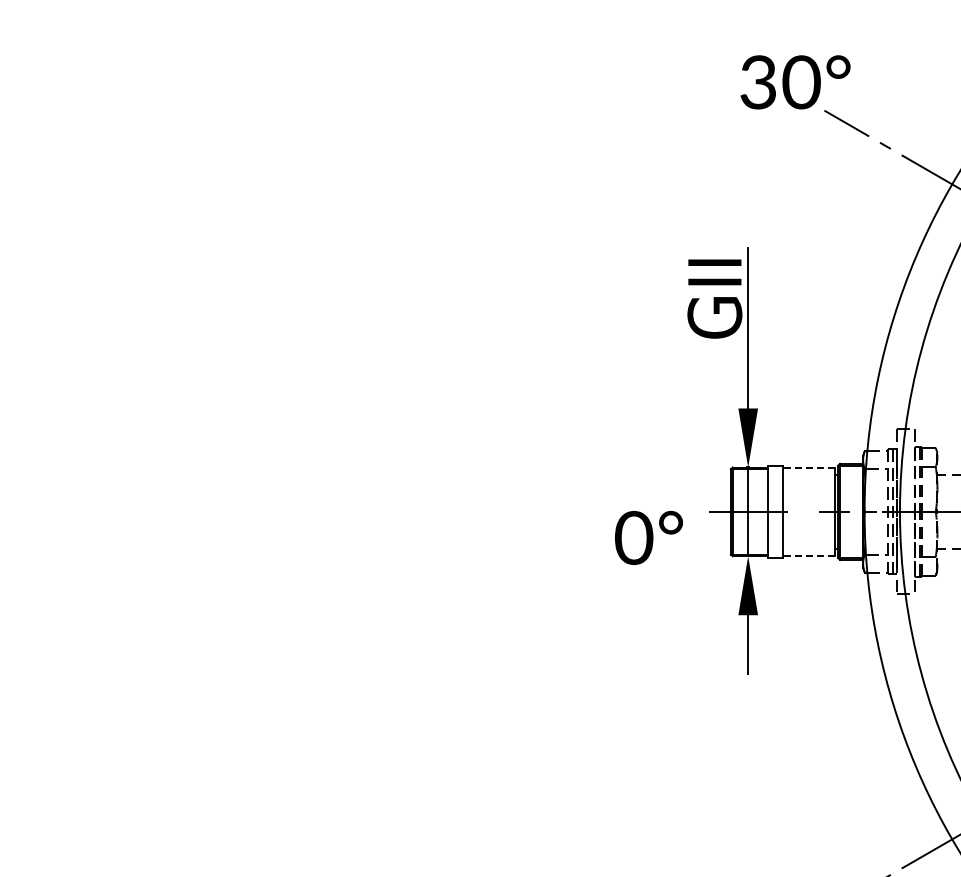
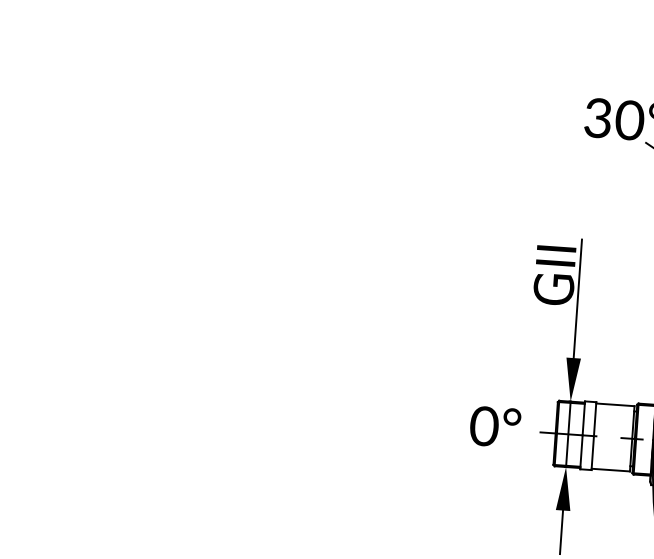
line: (808, 467) -> (615, 404), dashed -> solid
text: (649, 537) -> (495, 426), moved
line: (808, 556) -> (610, 470), dashed -> solid

